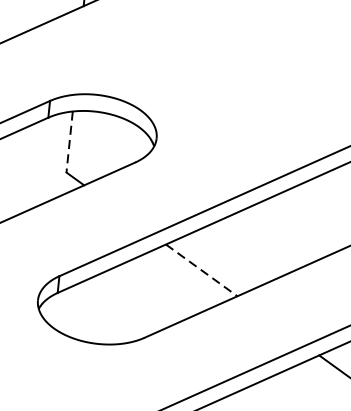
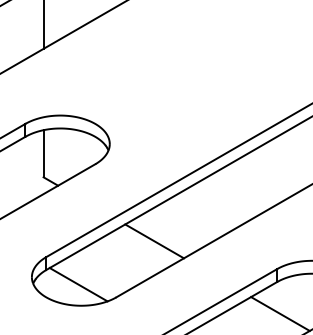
line: (69, 141) -> (43, 153), dashed -> solid
line: (201, 270) -> (154, 241), dashed -> solid
line: (97, 316) -> (78, 284), added

